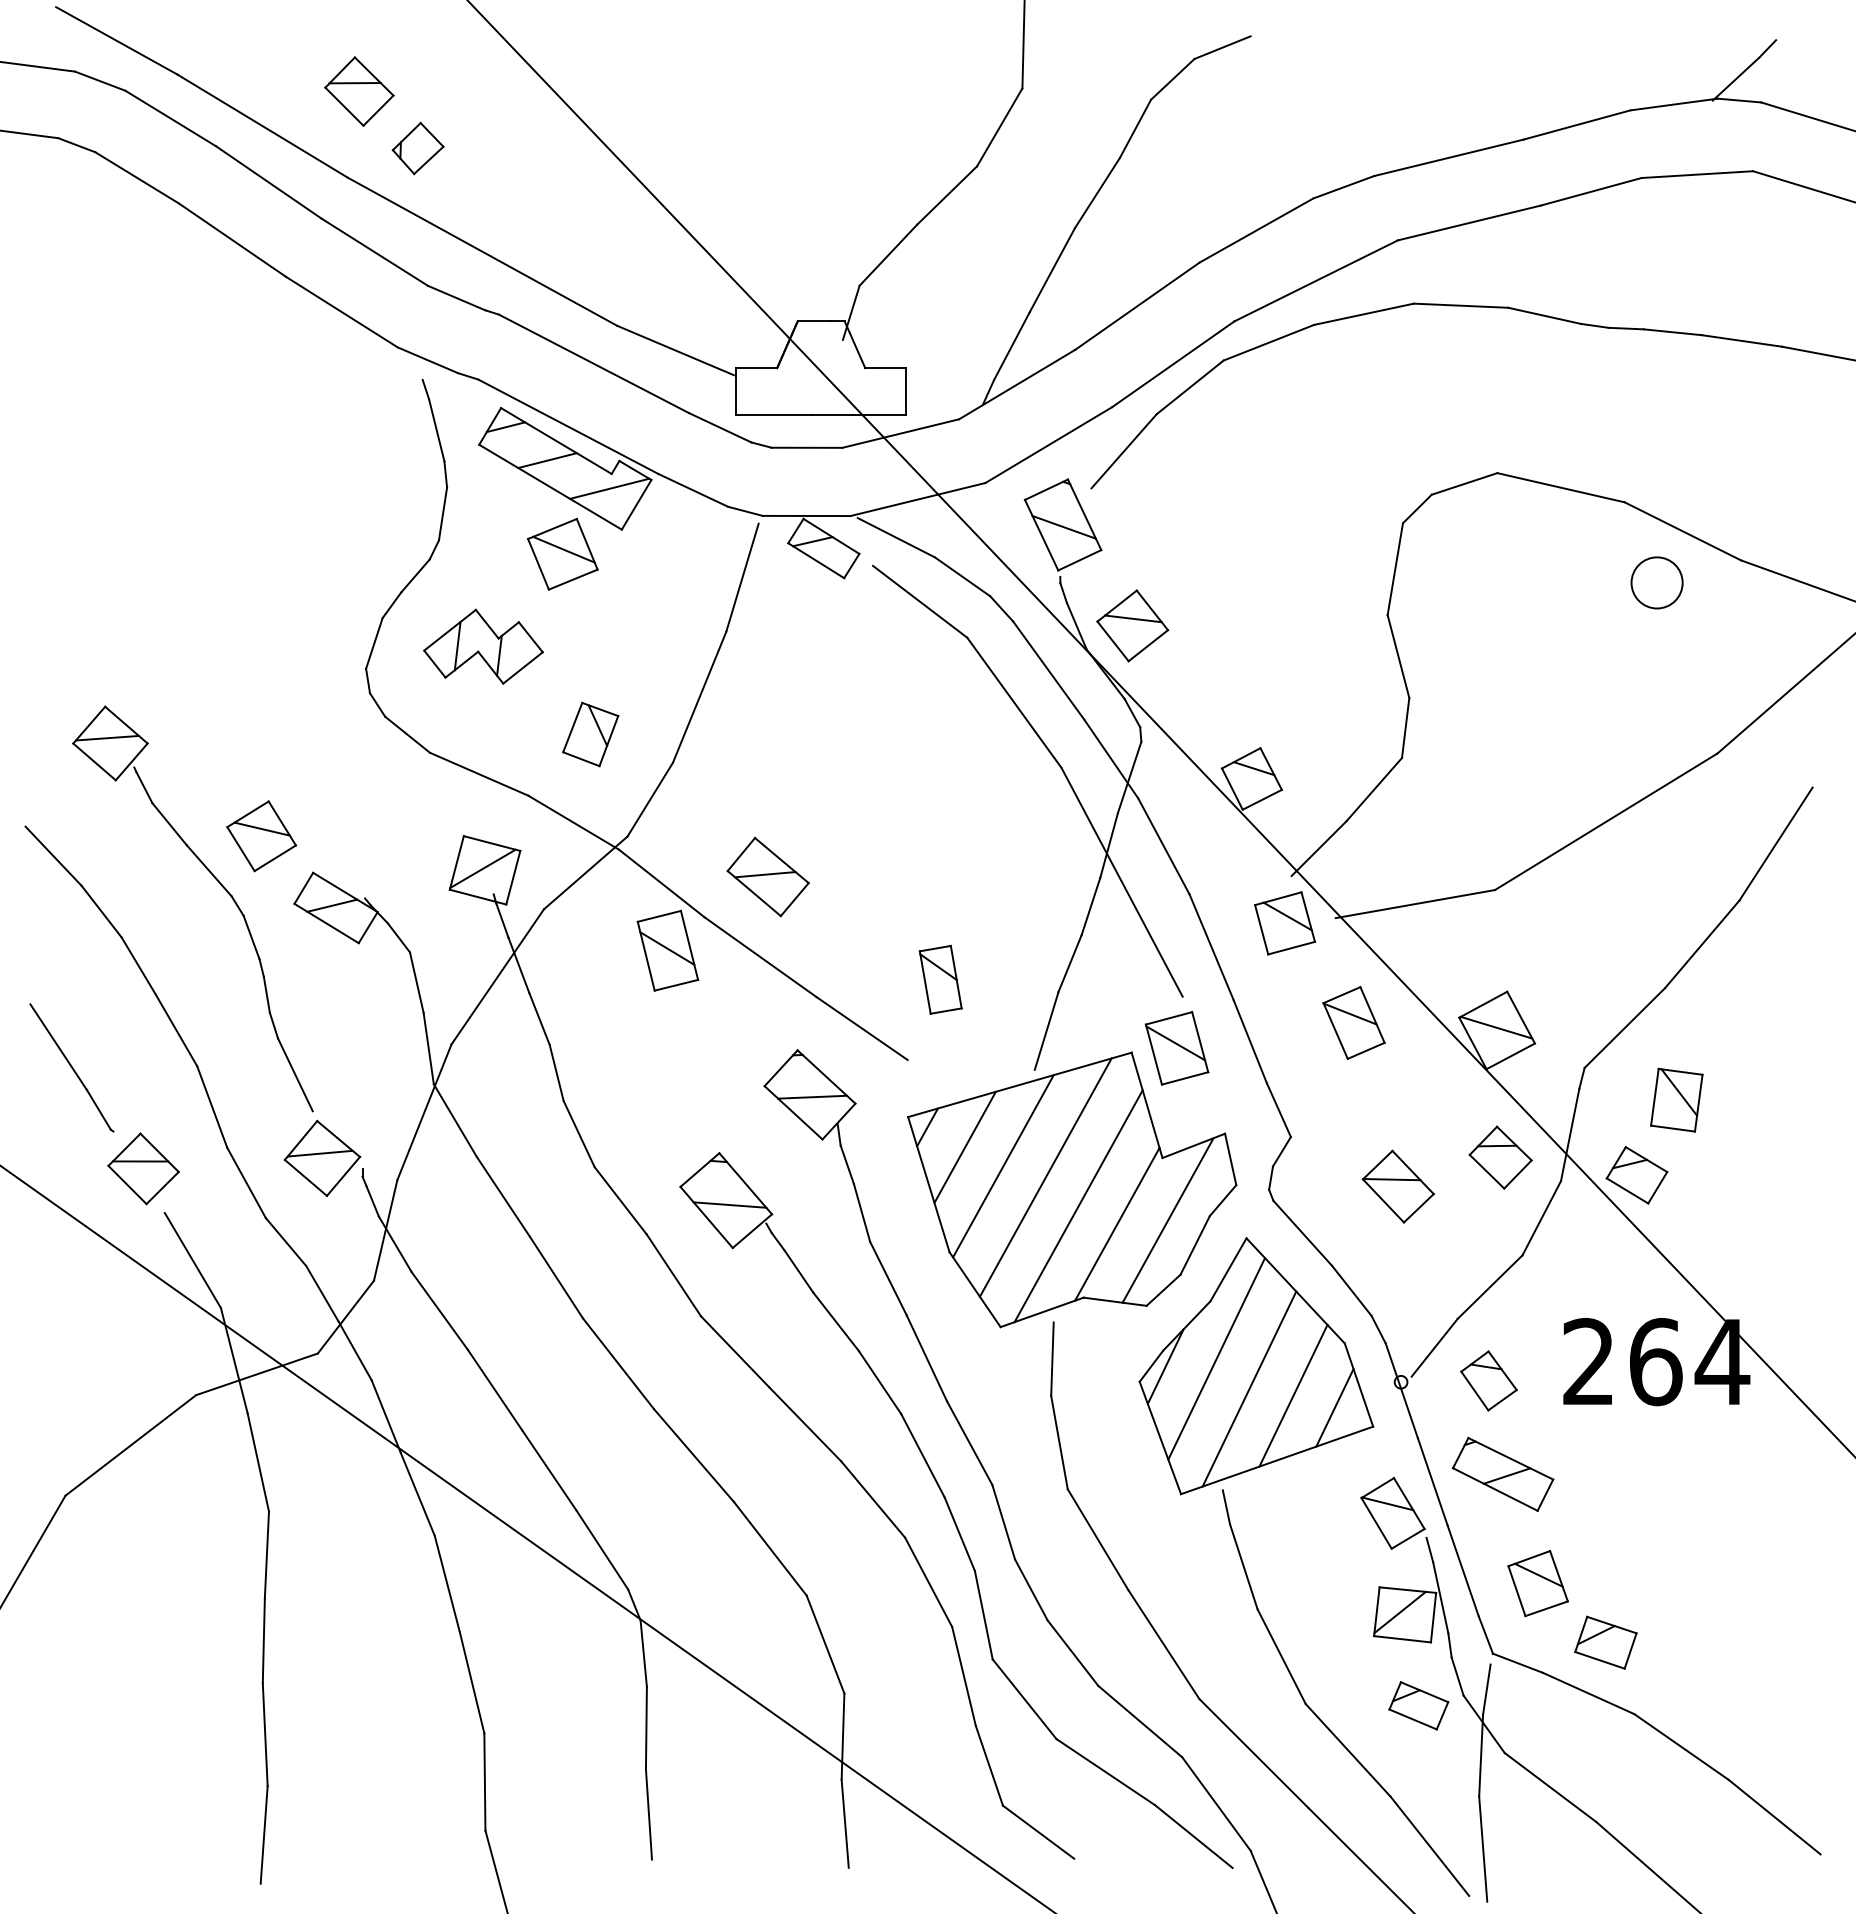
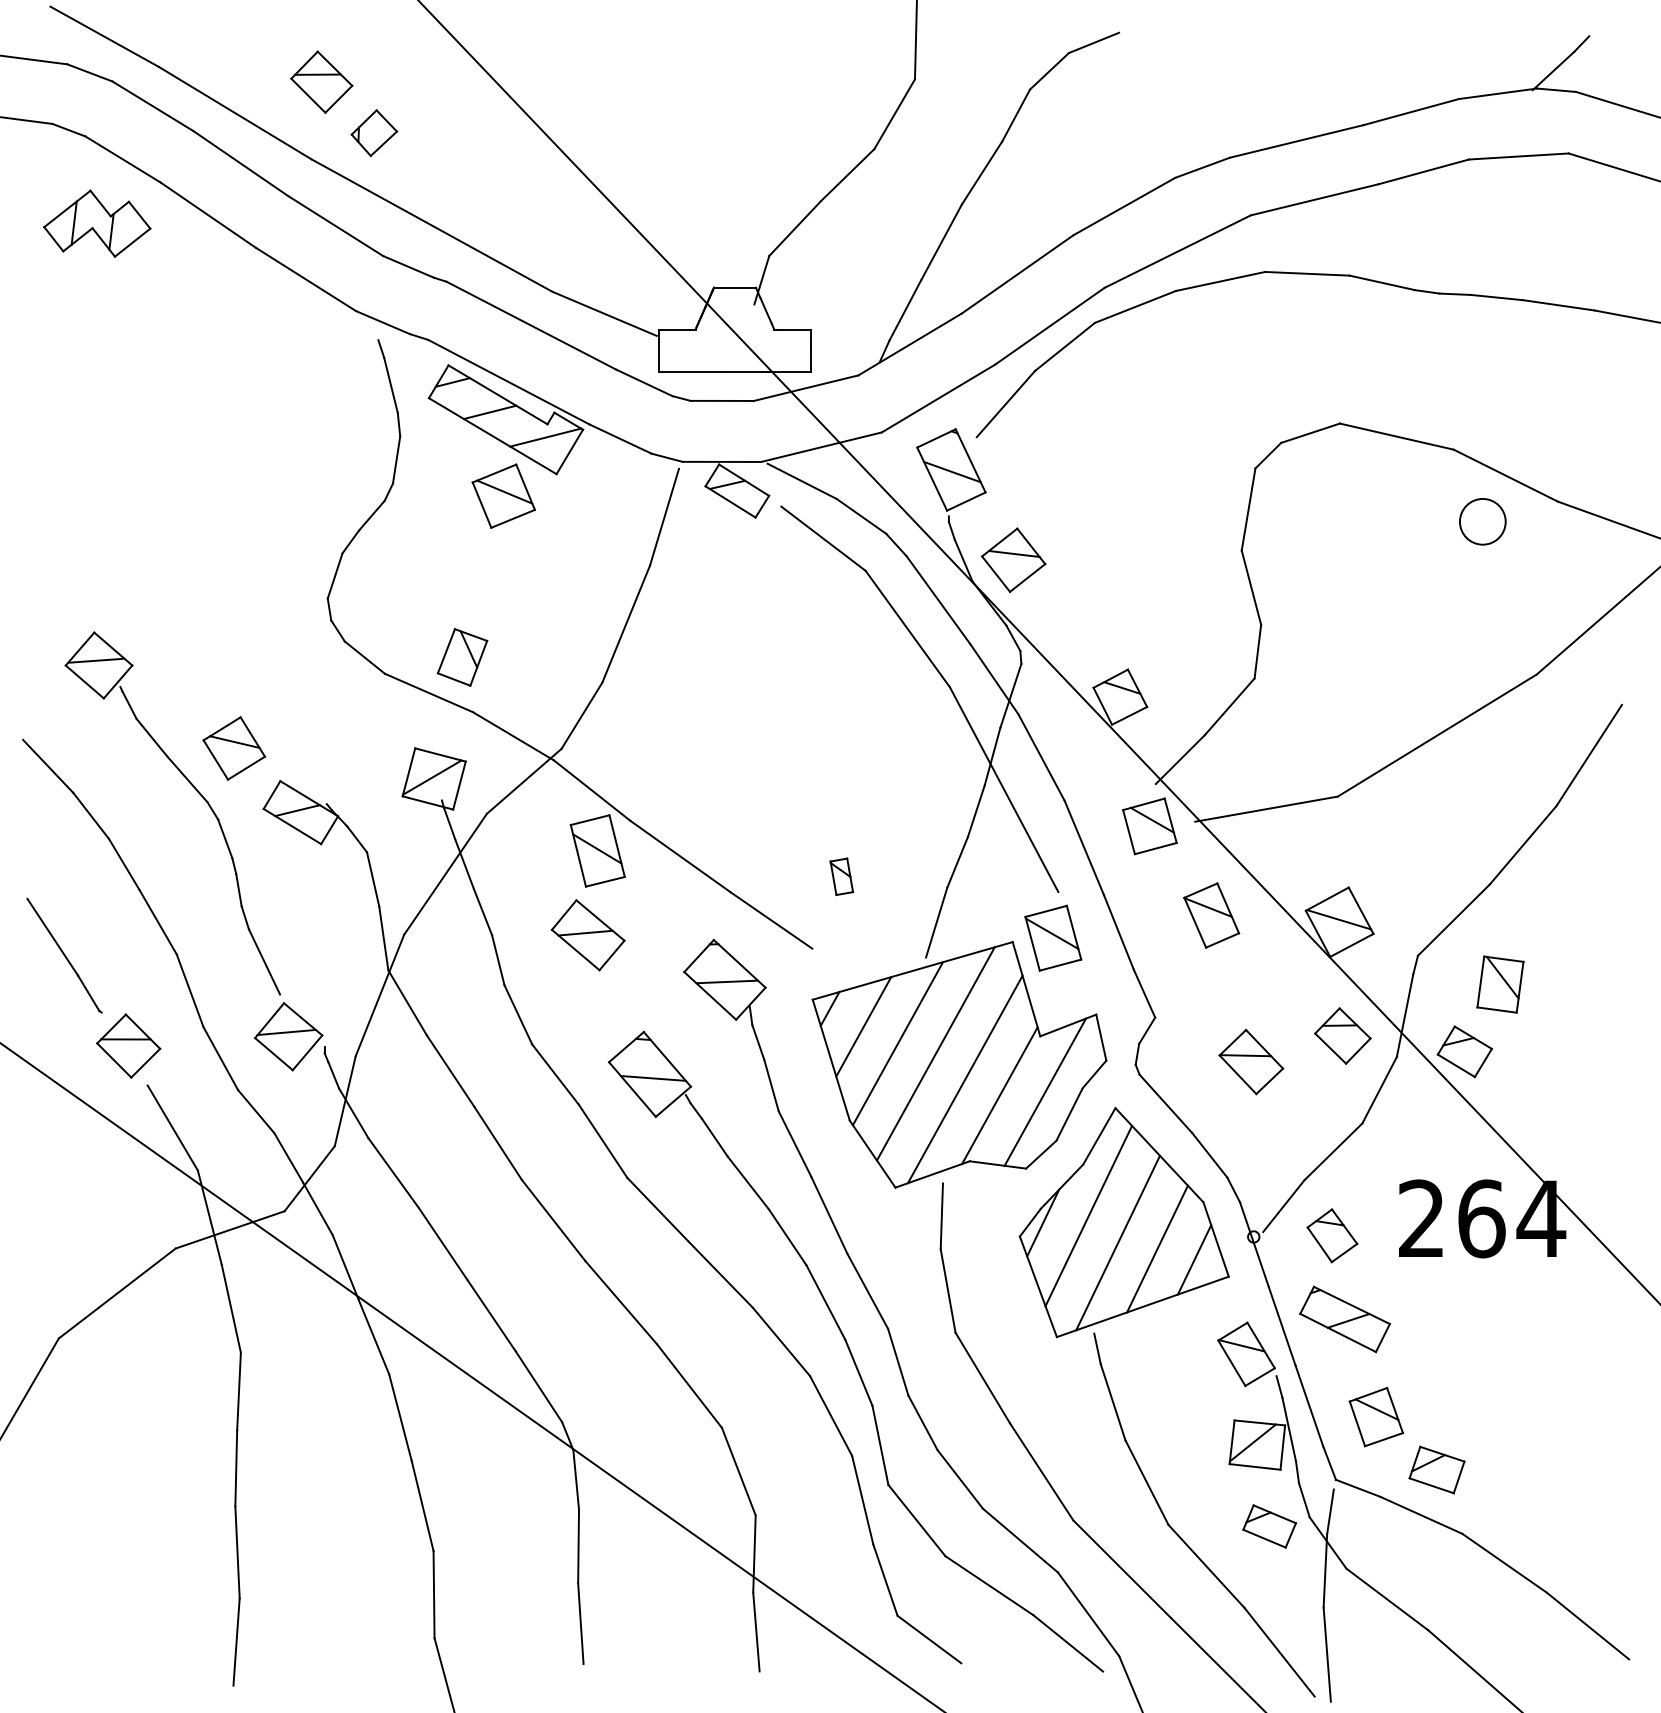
part: (483, 646) -> (97, 223), moved
part: (590, 734) -> (462, 657), moved
part: (767, 876) -> (587, 934), moved
part: (940, 979) -> (841, 876), size x0.6

